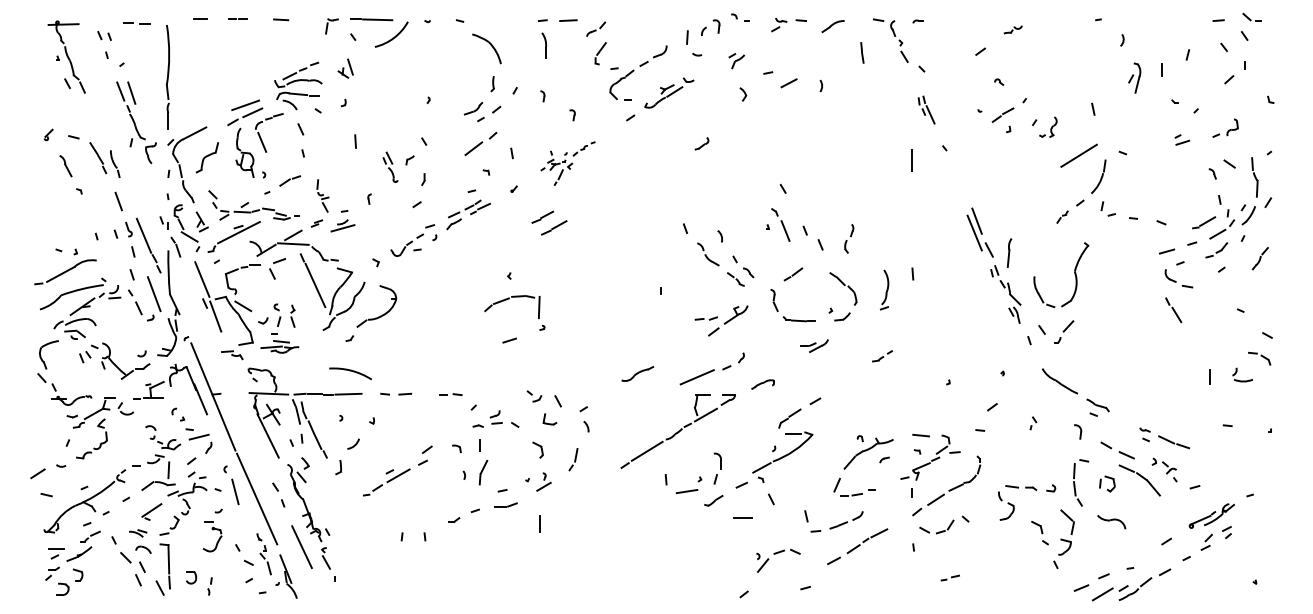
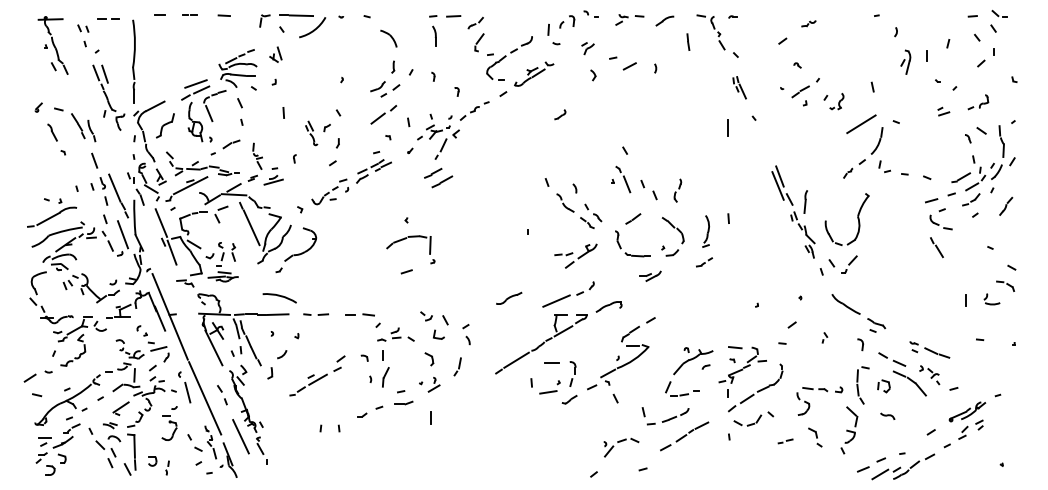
part: (486, 48) -> (388, 38), size x0.71
part: (568, 163) -> (453, 130), size x1.67
part: (882, 356) -> (704, 262), moved
part: (762, 384) -> (608, 306), size x1.43
part: (450, 394) -> (359, 314), size x1.67
line: (742, 518) -> (551, 362), moved
part: (1111, 520) -> (887, 415), size x0.62
part: (1040, 533) -> (815, 437), moved
line: (950, 576) -> (785, 440), moved

